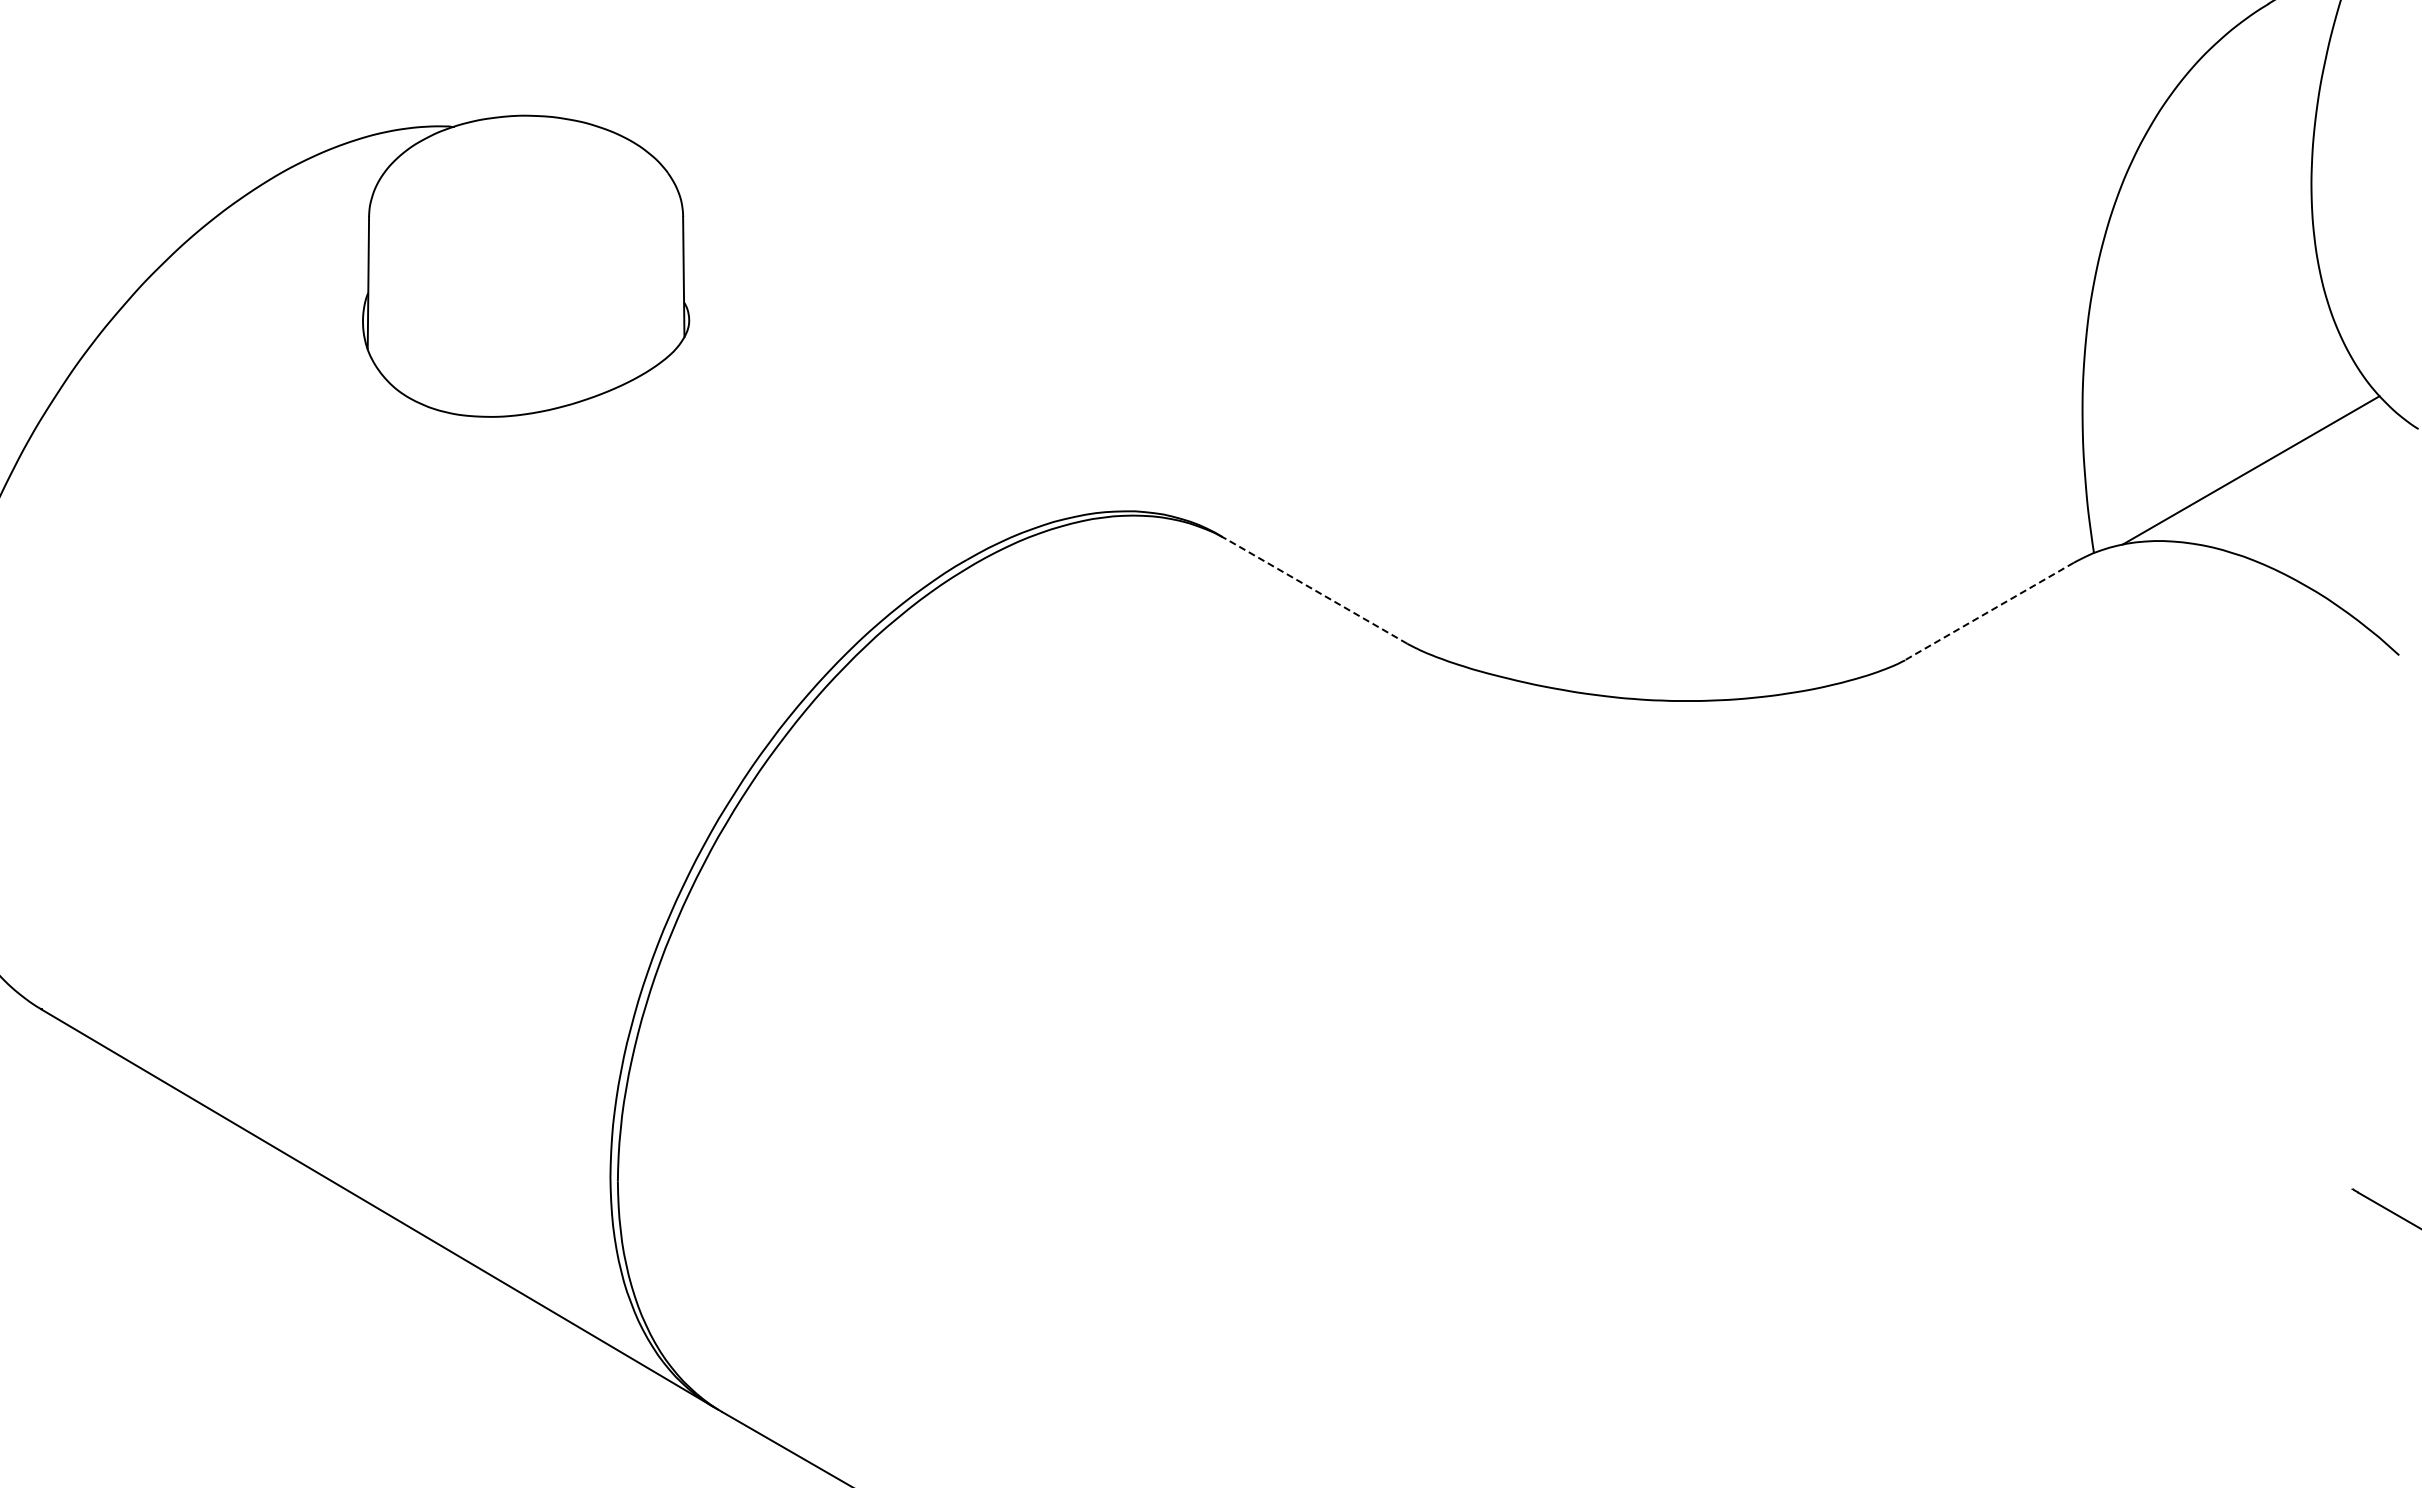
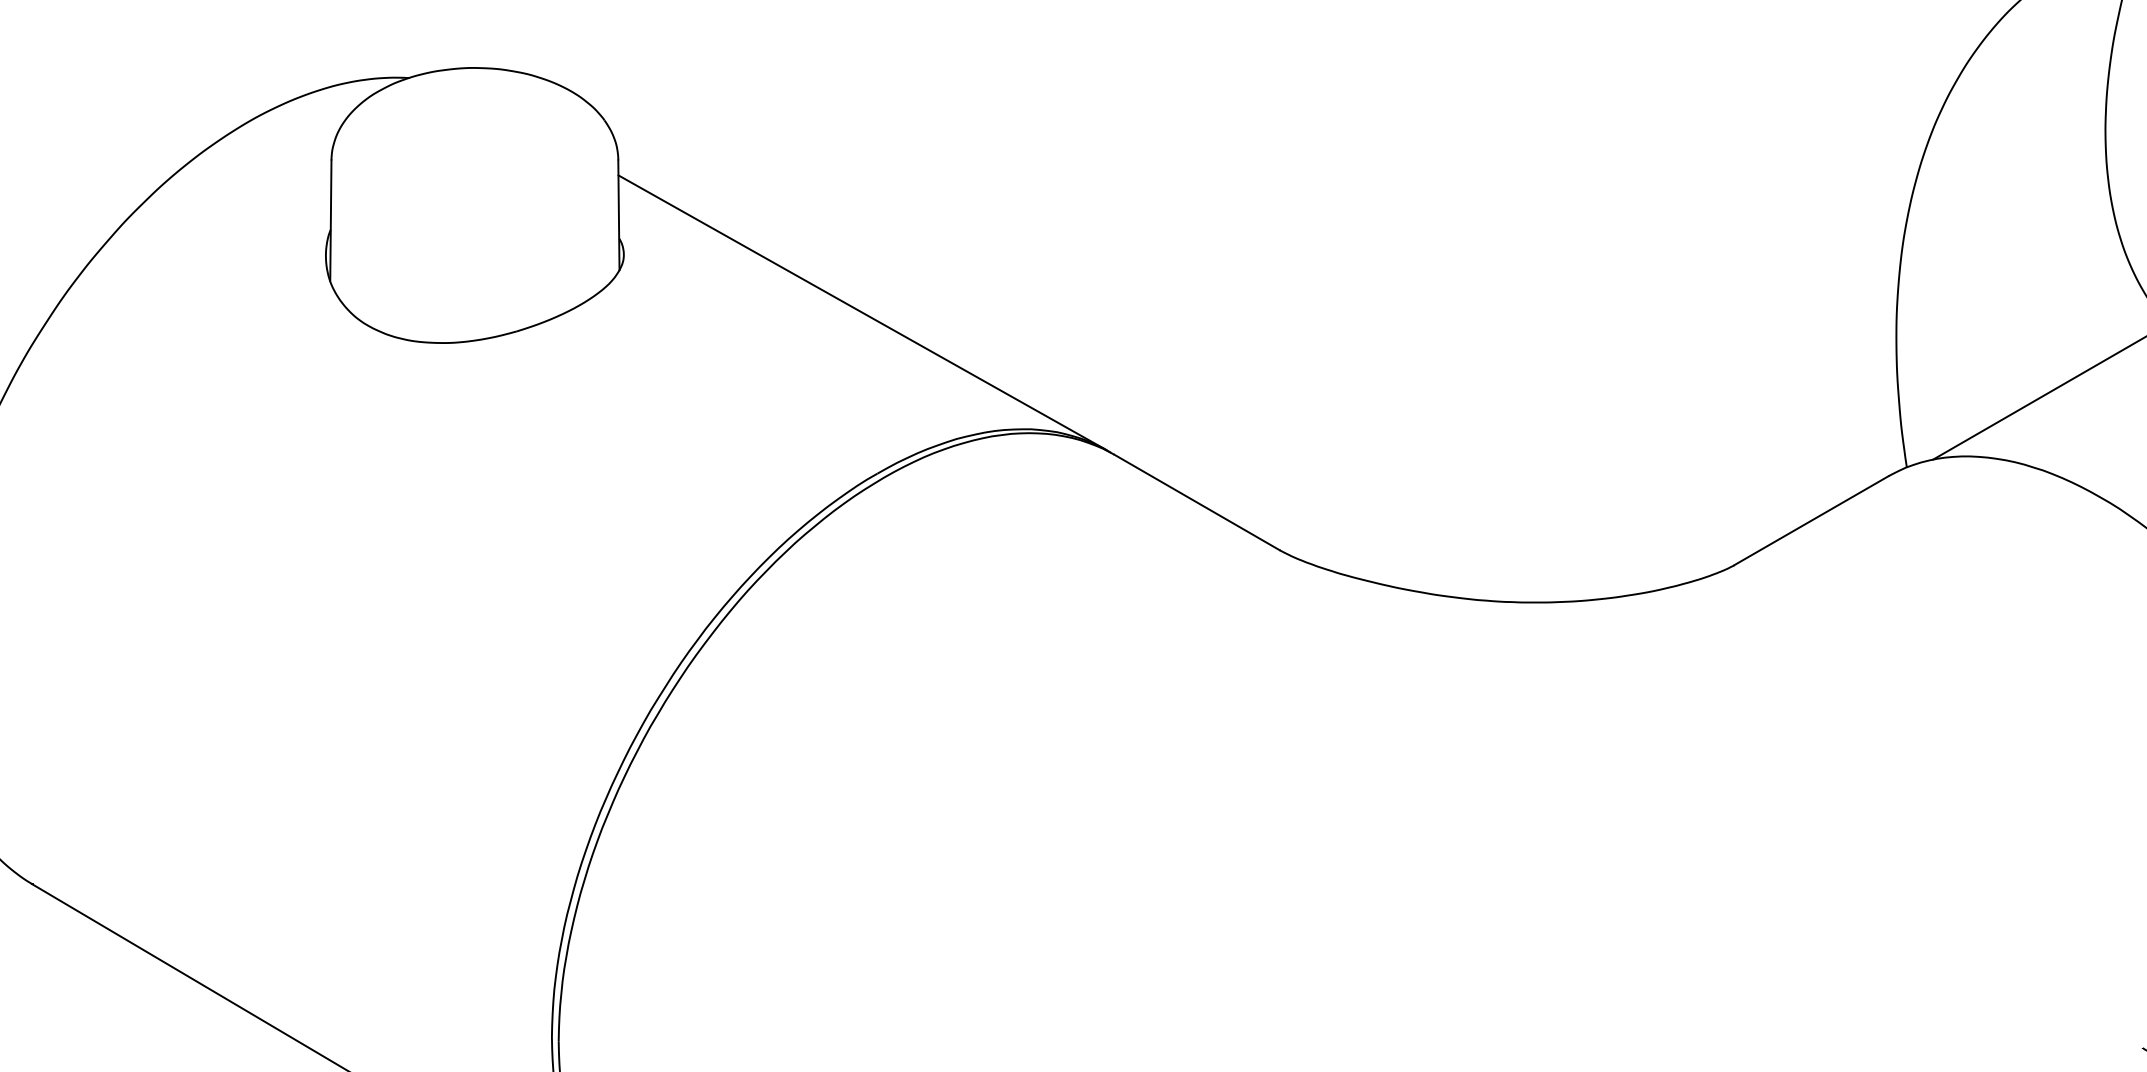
line: (950, 383) -> (862, 312), added
line: (1316, 591) -> (1196, 502), dashed -> solid
line: (1989, 611) -> (1811, 520), dashed -> solid

